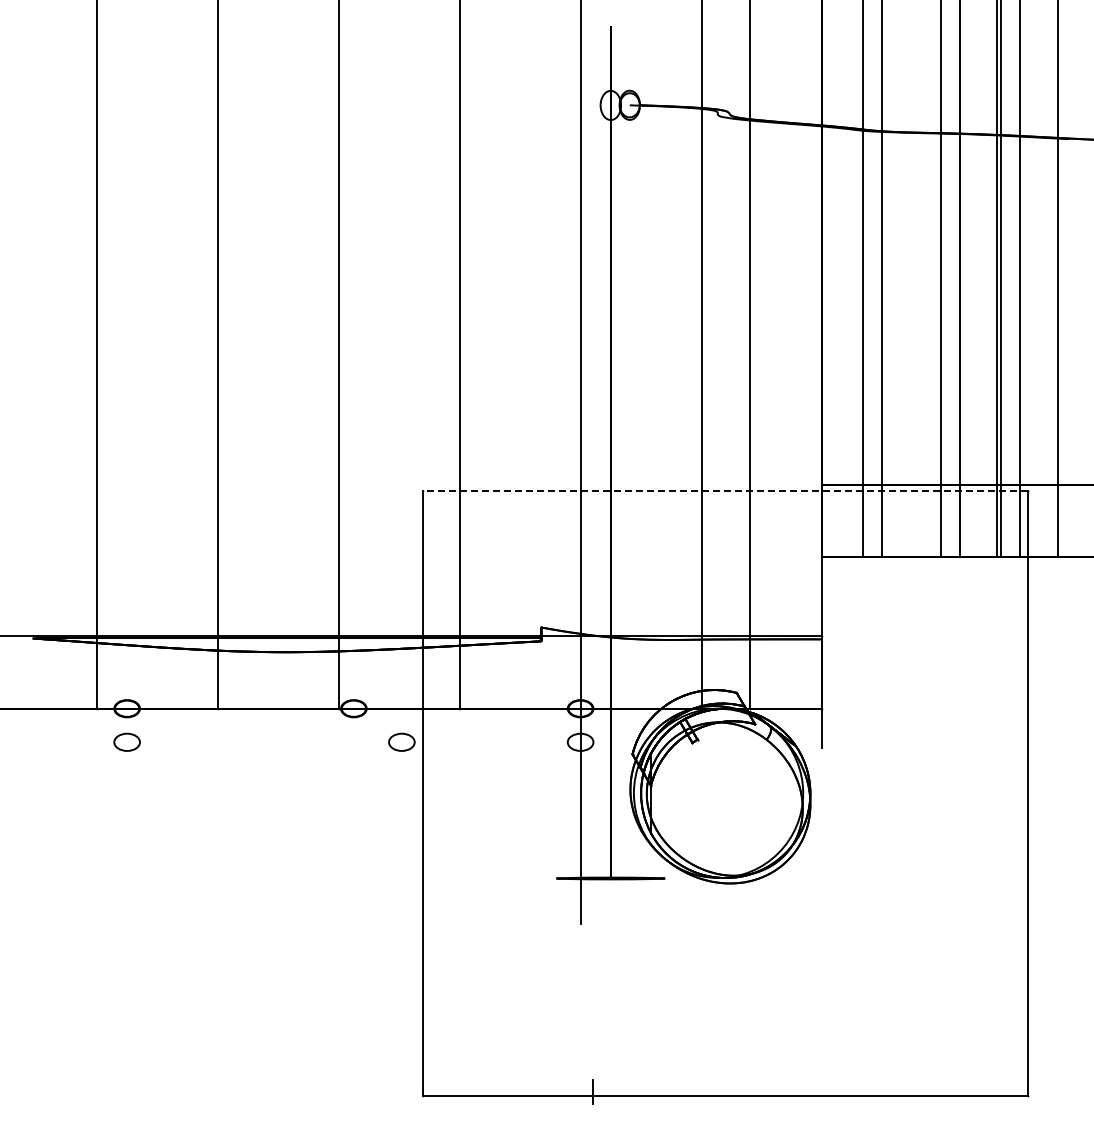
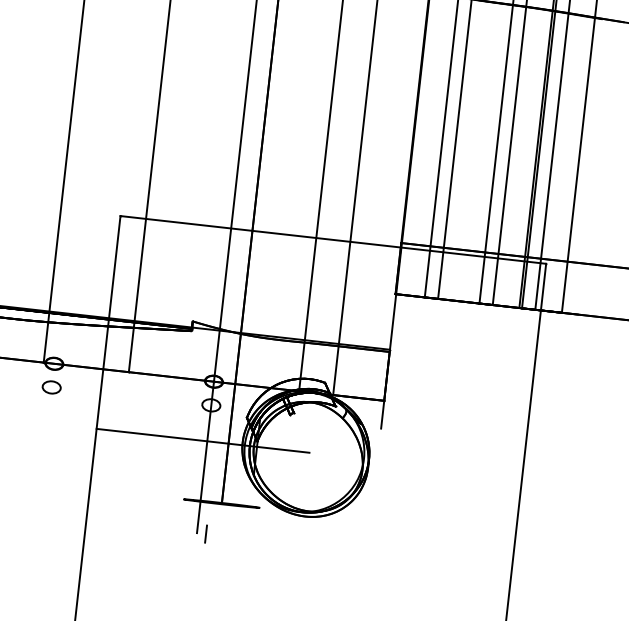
line: (725, 491) -> (333, 240), dashed -> solid
part: (401, 741) -> (51, 386), moved
line: (574, 793) -> (202, 440), added
line: (593, 923) -> (206, 533), added

